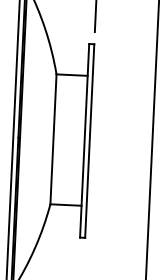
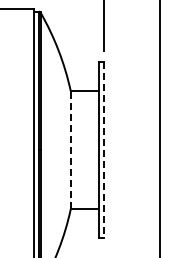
line: (53, 139) -> (70, 150), solid -> dashed
line: (89, 141) -> (103, 150), solid -> dashed

